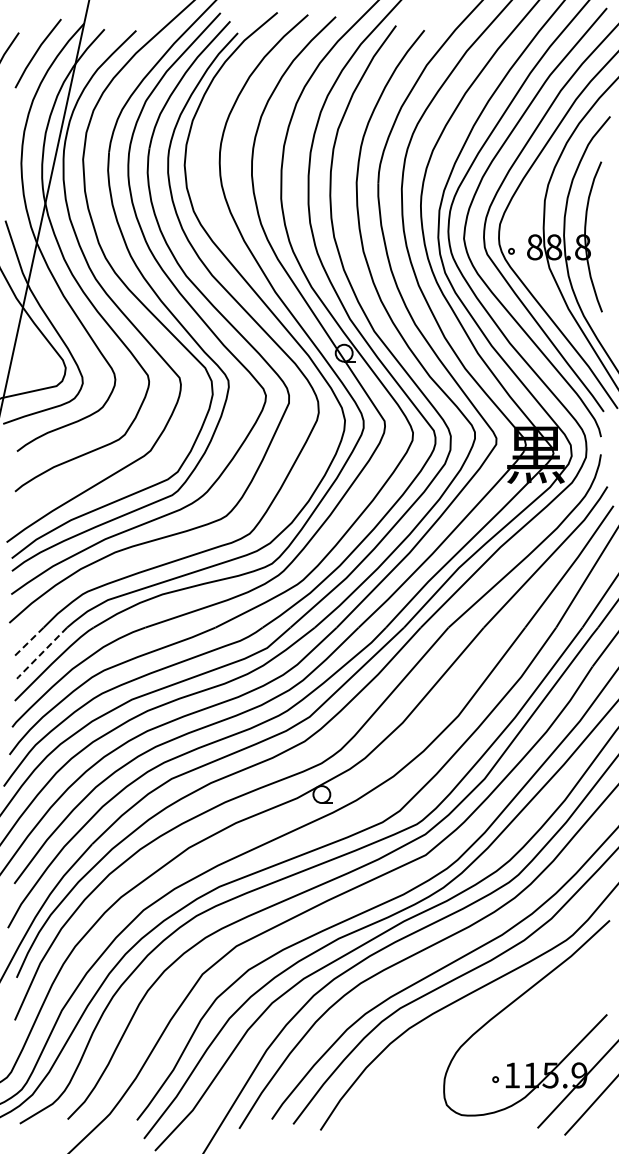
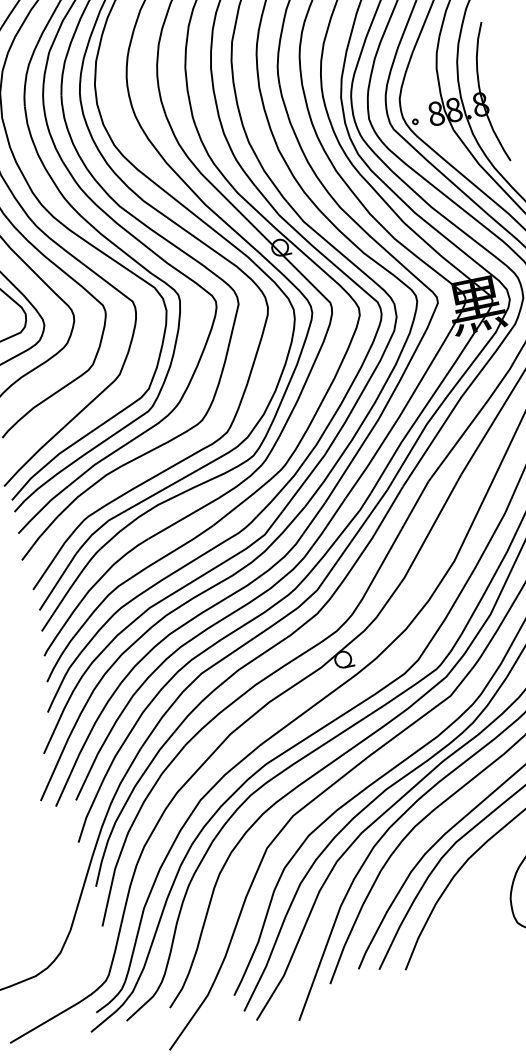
line: (28, 642) -> (43, 574), dashed -> solid
line: (41, 653) -> (57, 582), dashed -> solid

